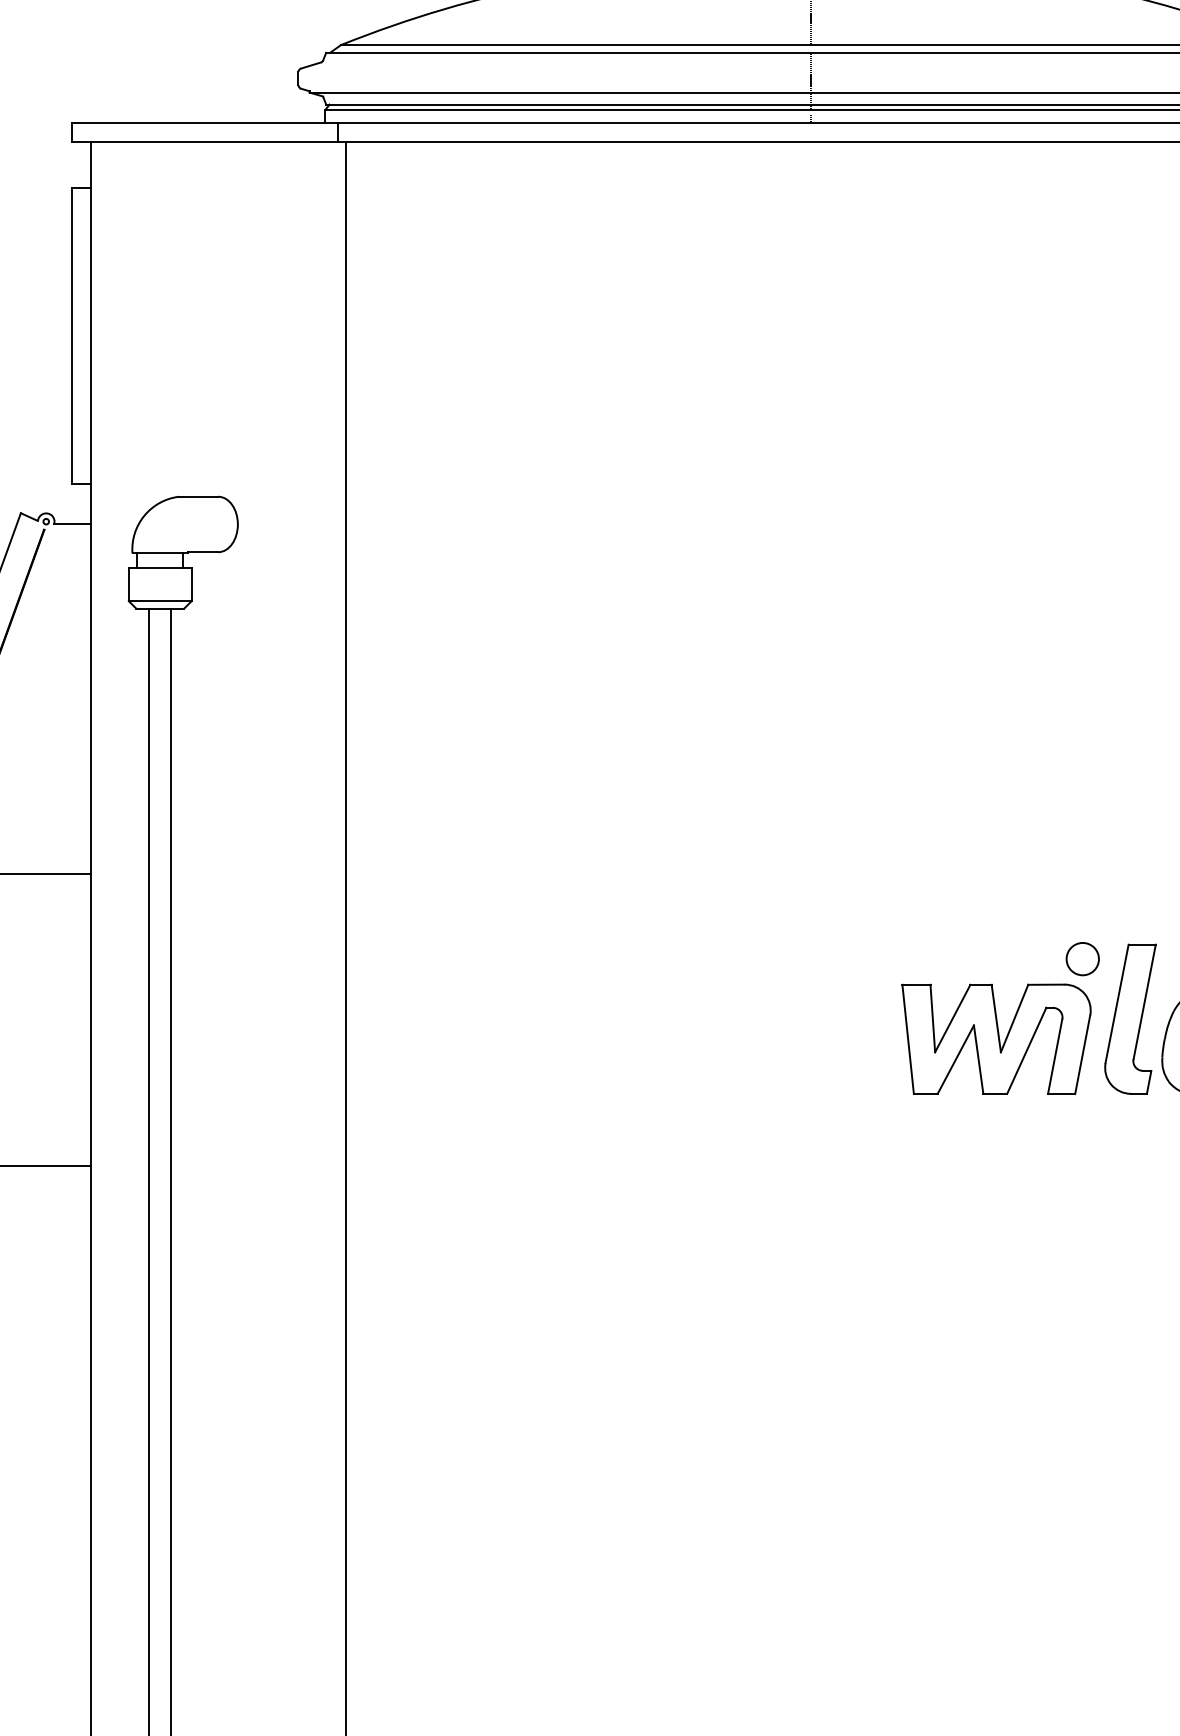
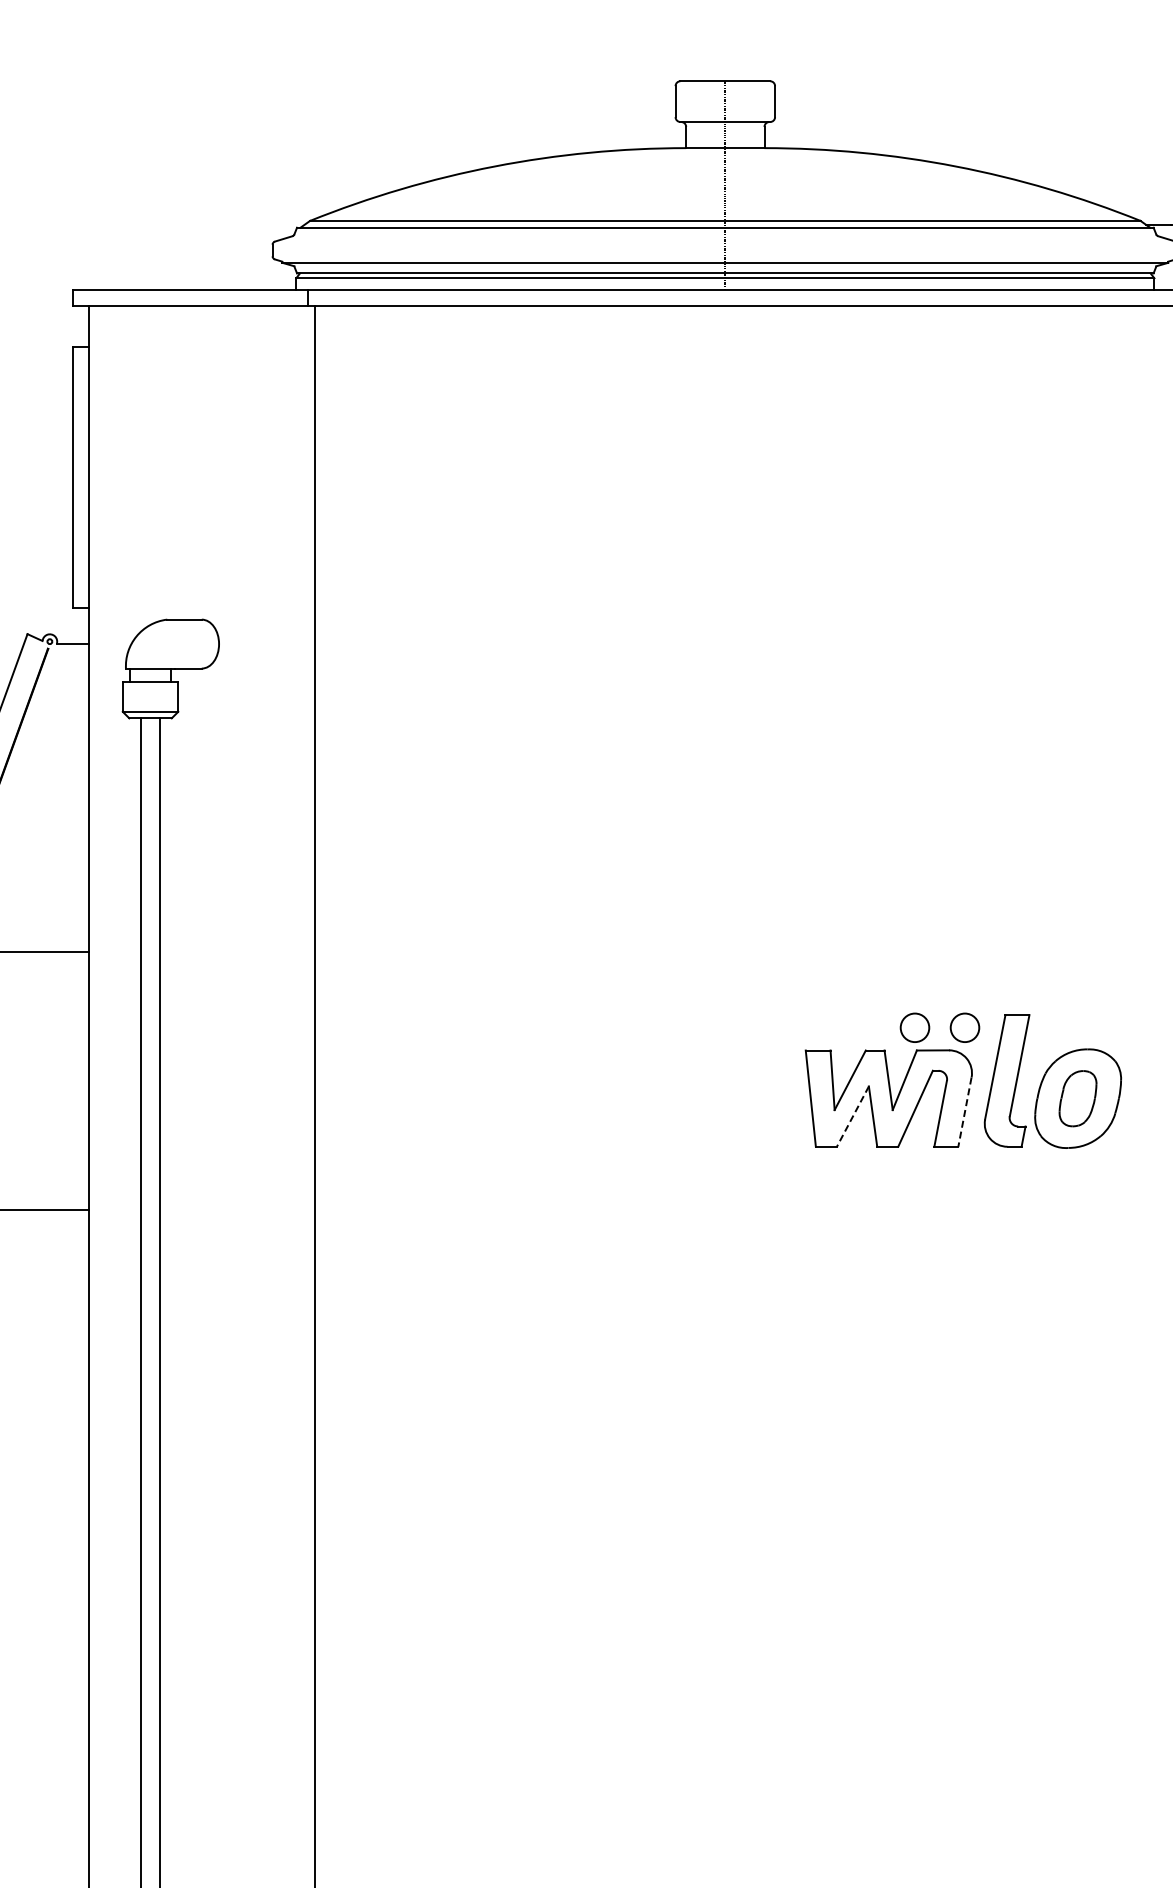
circle: (1025, 958) -> (914, 1027), added
line: (1082, 1055) -> (964, 1112), solid -> dashed
line: (955, 1060) -> (852, 1117), solid -> dashed

